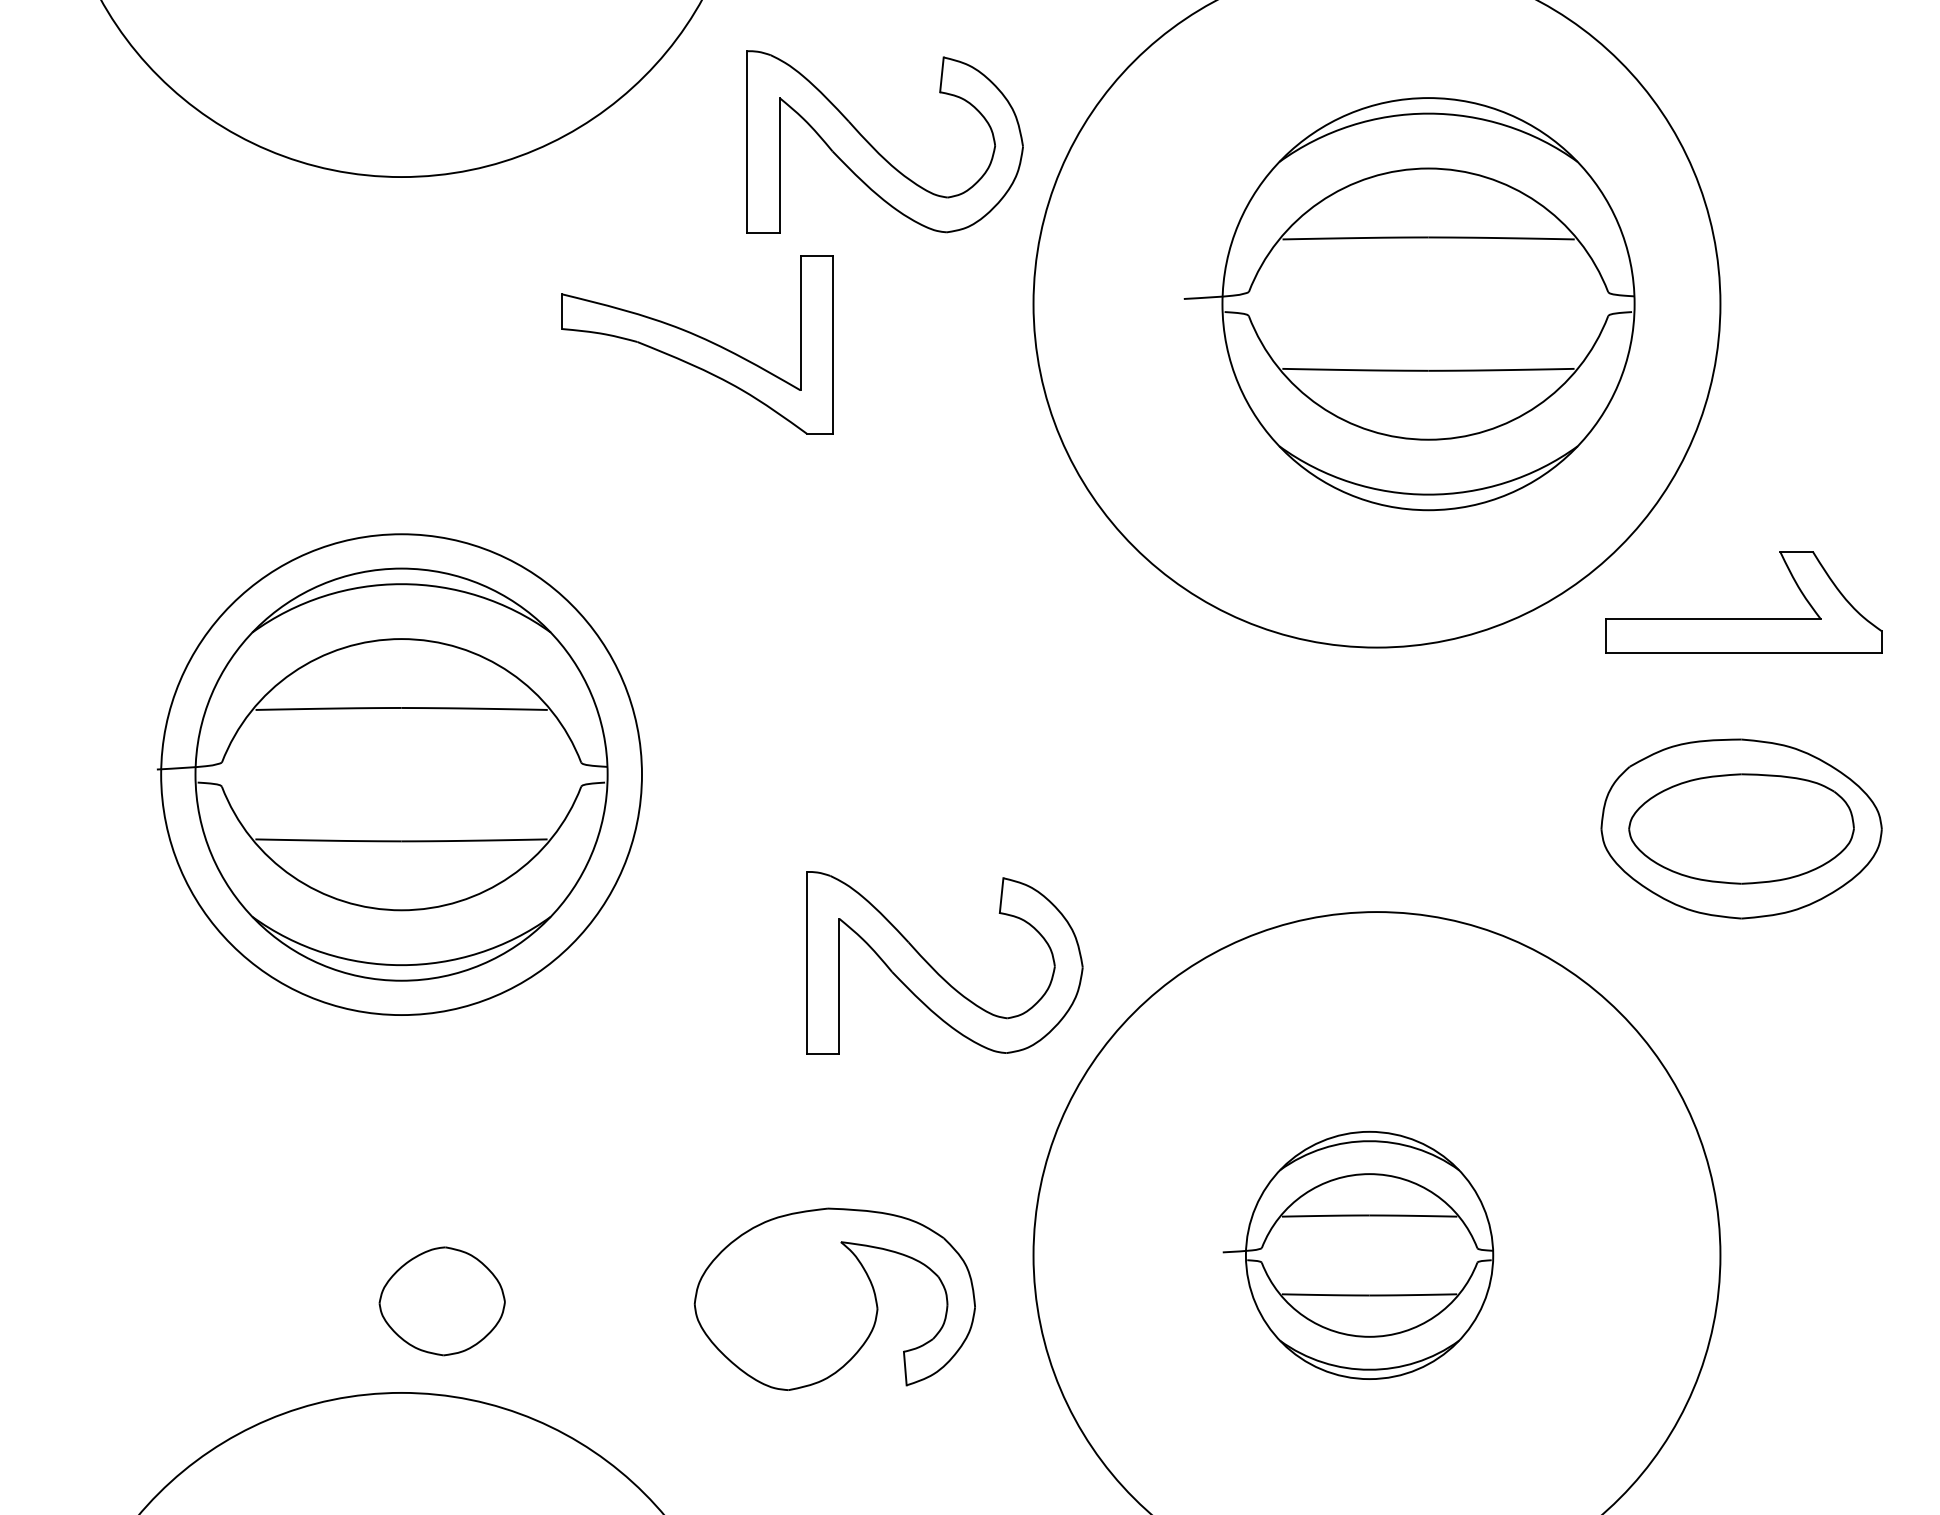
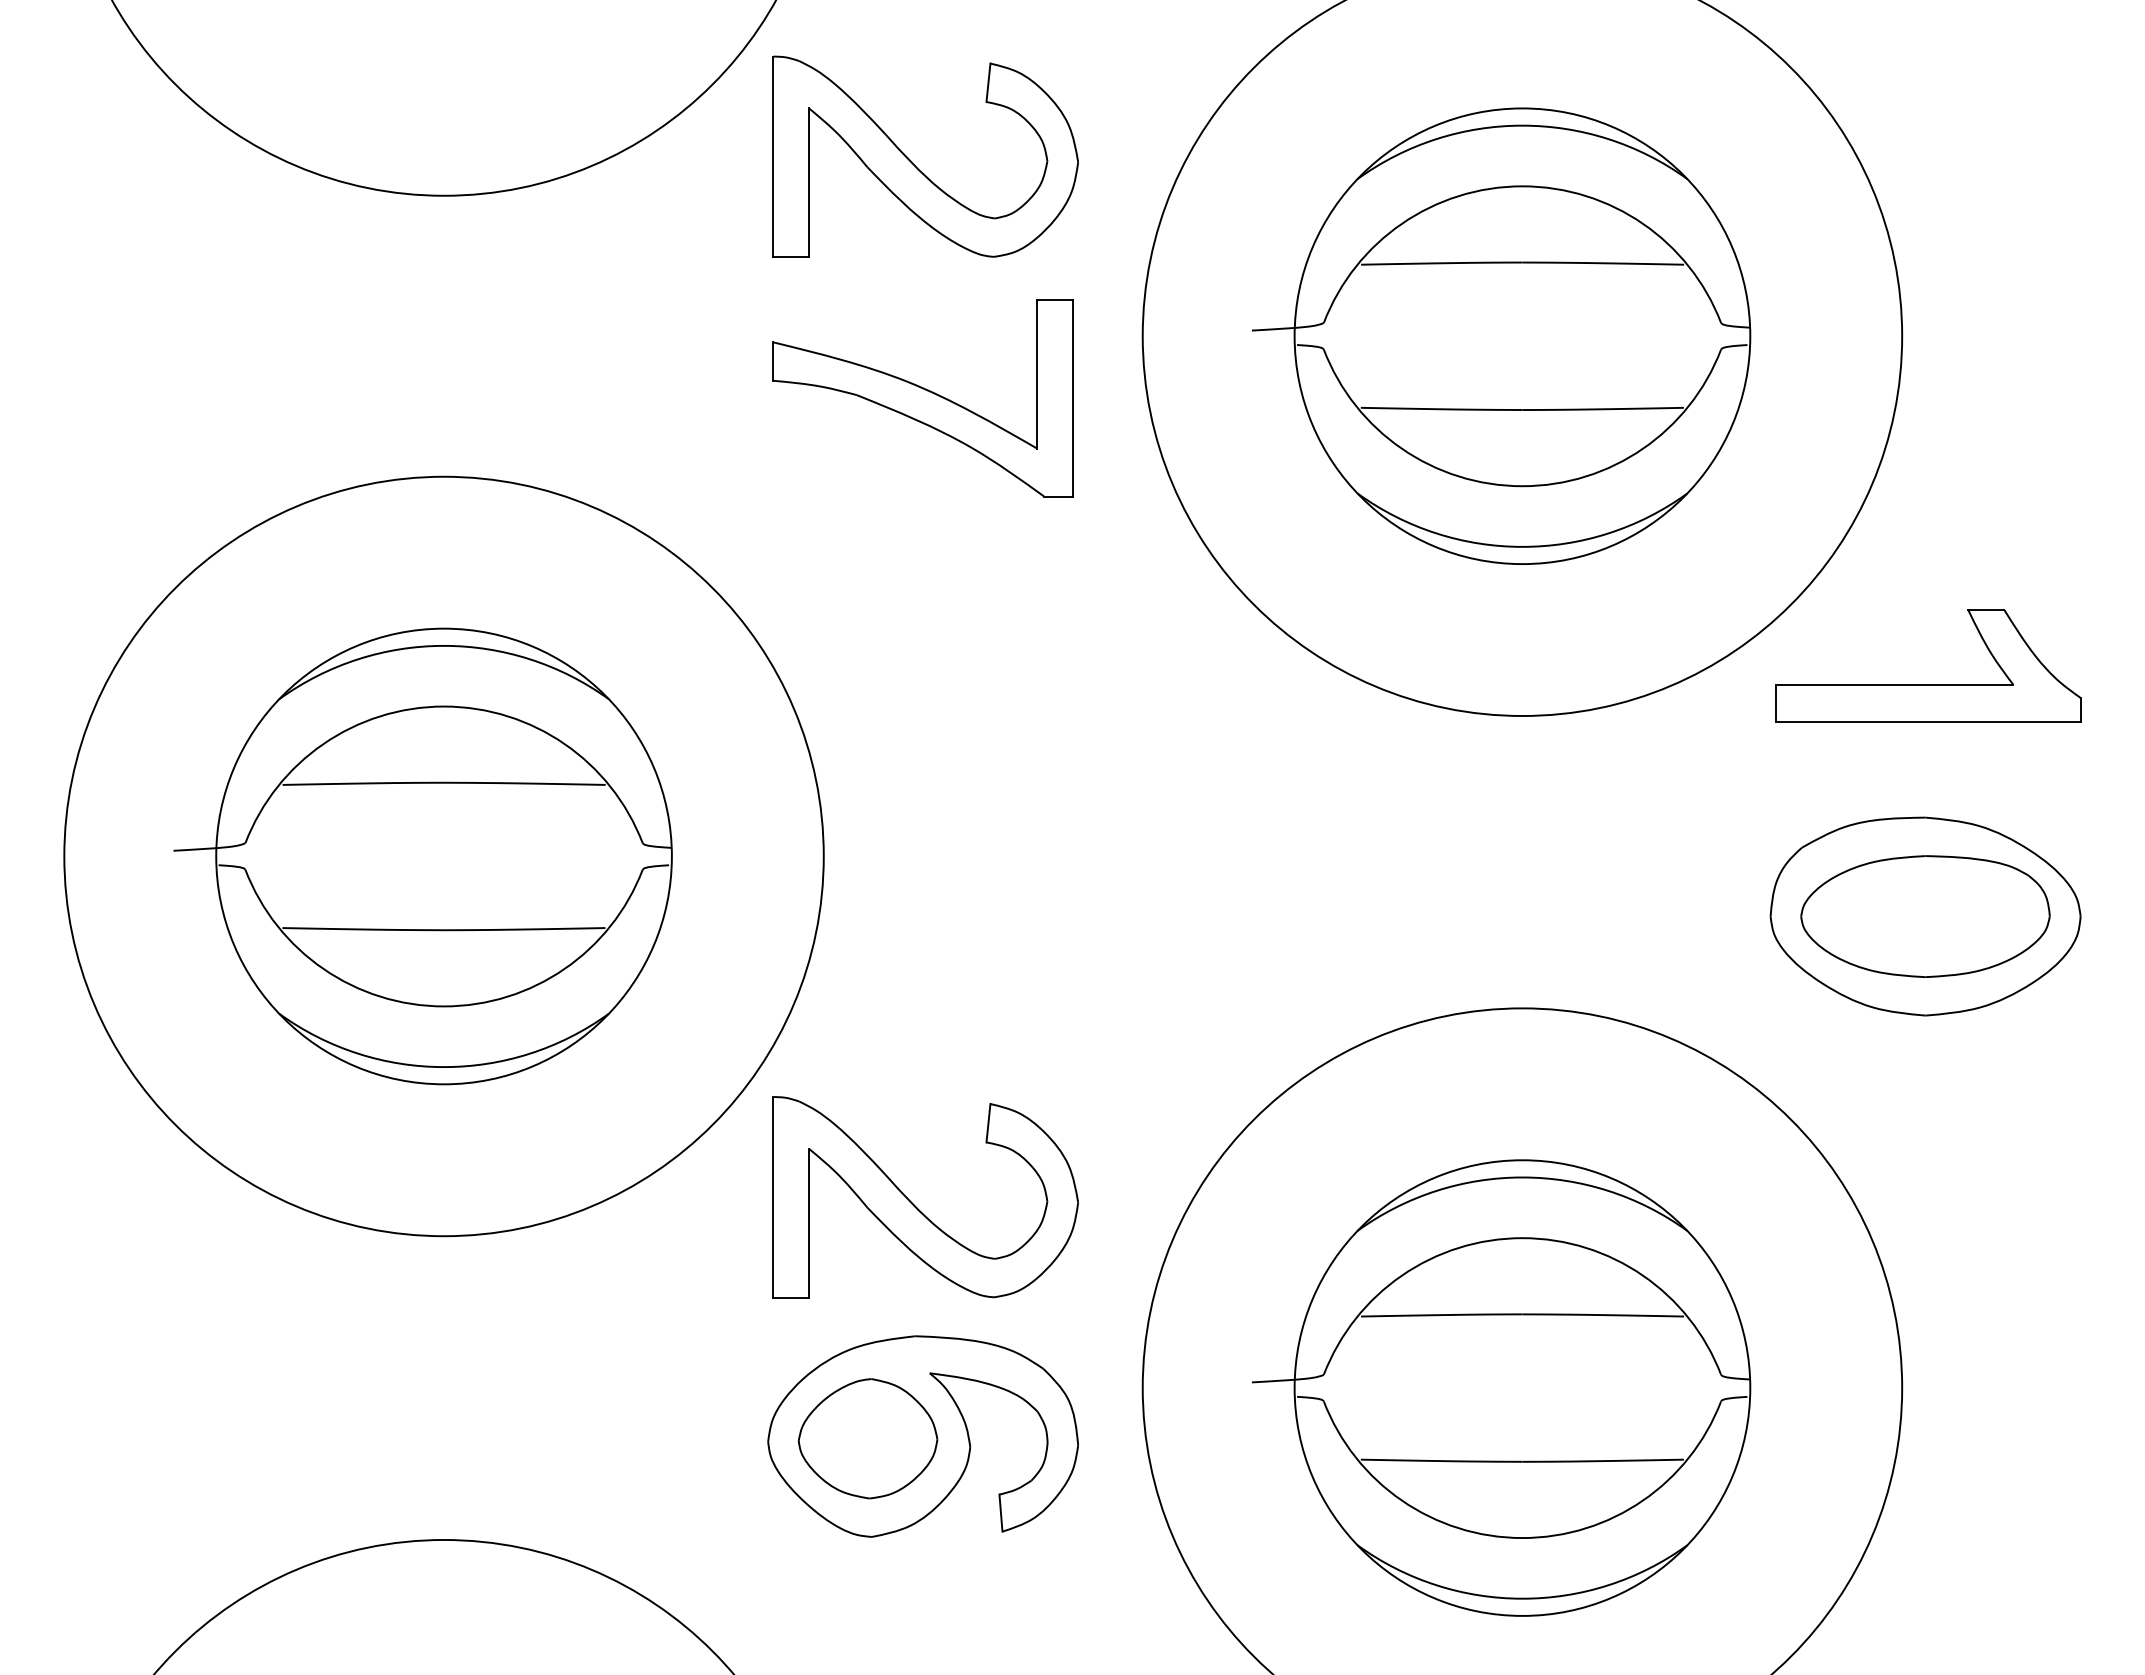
part: (875, 149) -> (915, 165), moved
part: (1409, 303) -> (1501, 335), moved
part: (696, 345) -> (922, 398), moved
circle: (401, 774) -> (443, 856), size x1.43
part: (936, 970) -> (916, 1206), moved
part: (1358, 1254) -> (1501, 1387), size x1.67
part: (441, 1301) -> (867, 1438), moved

